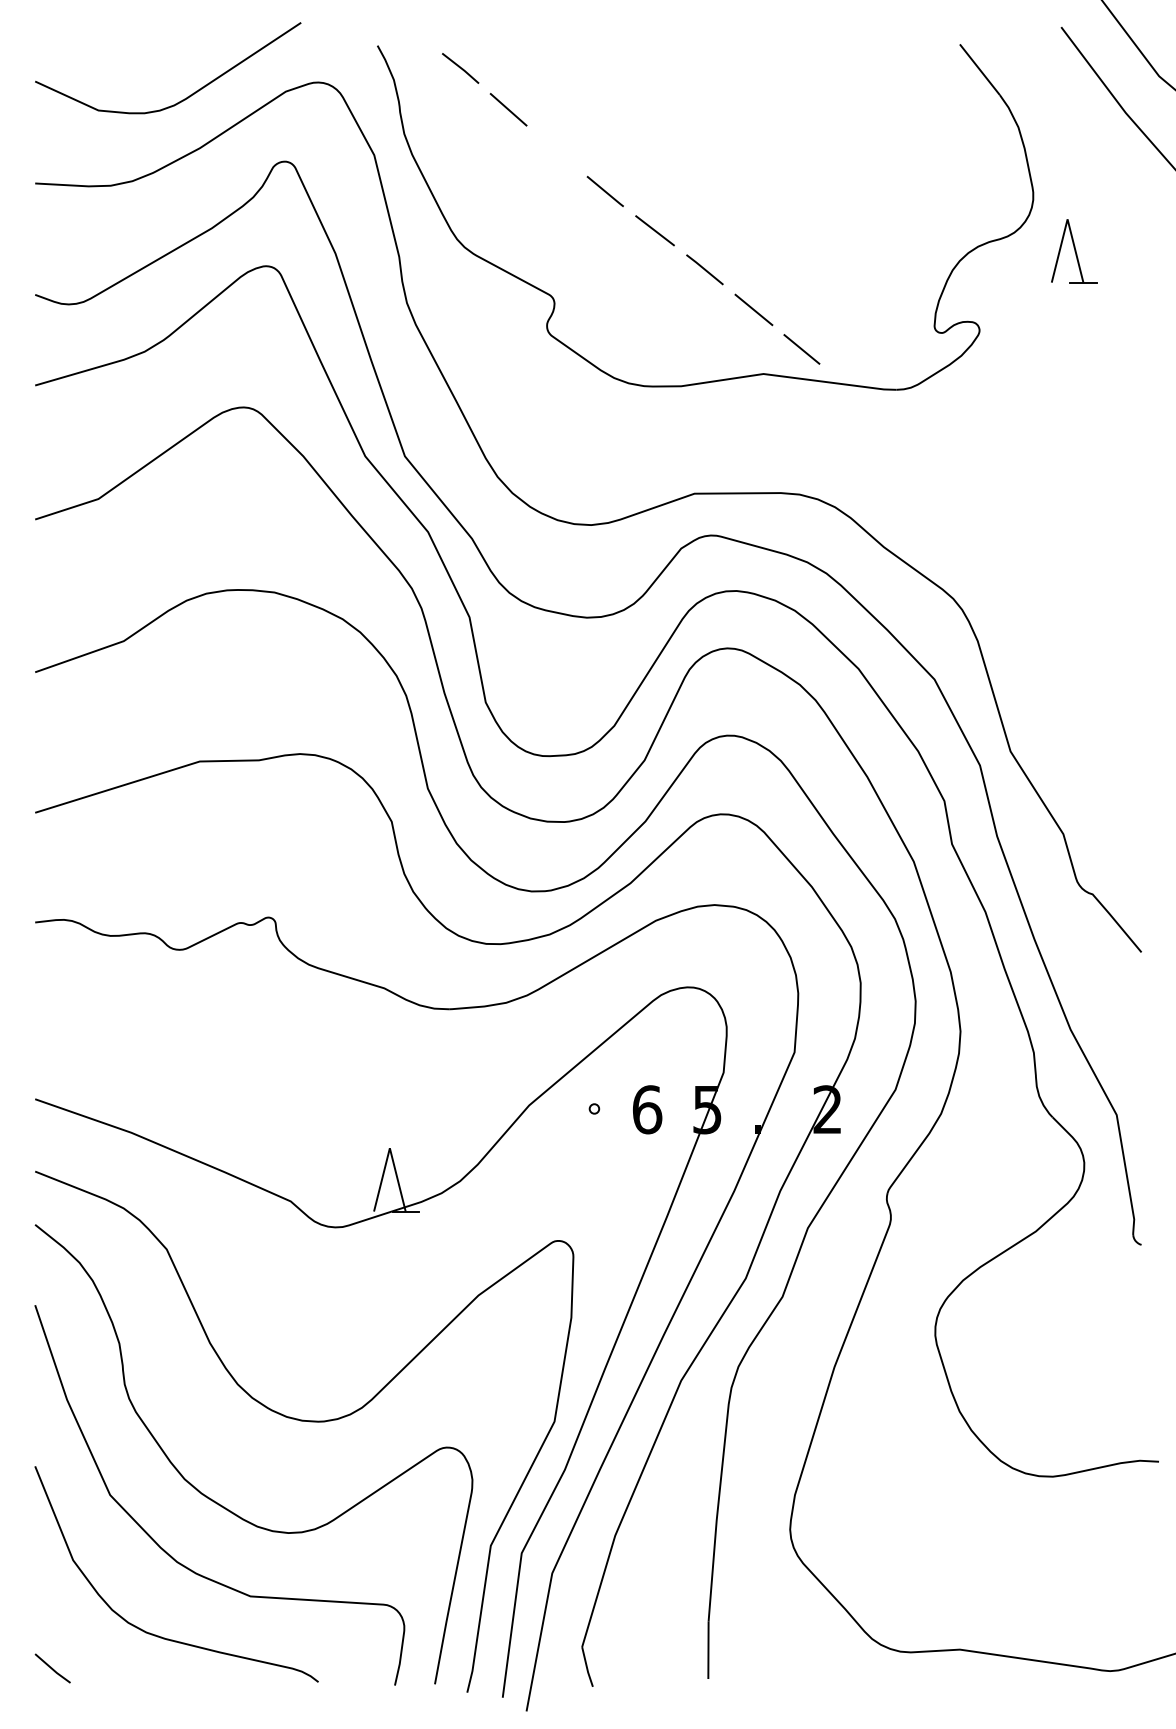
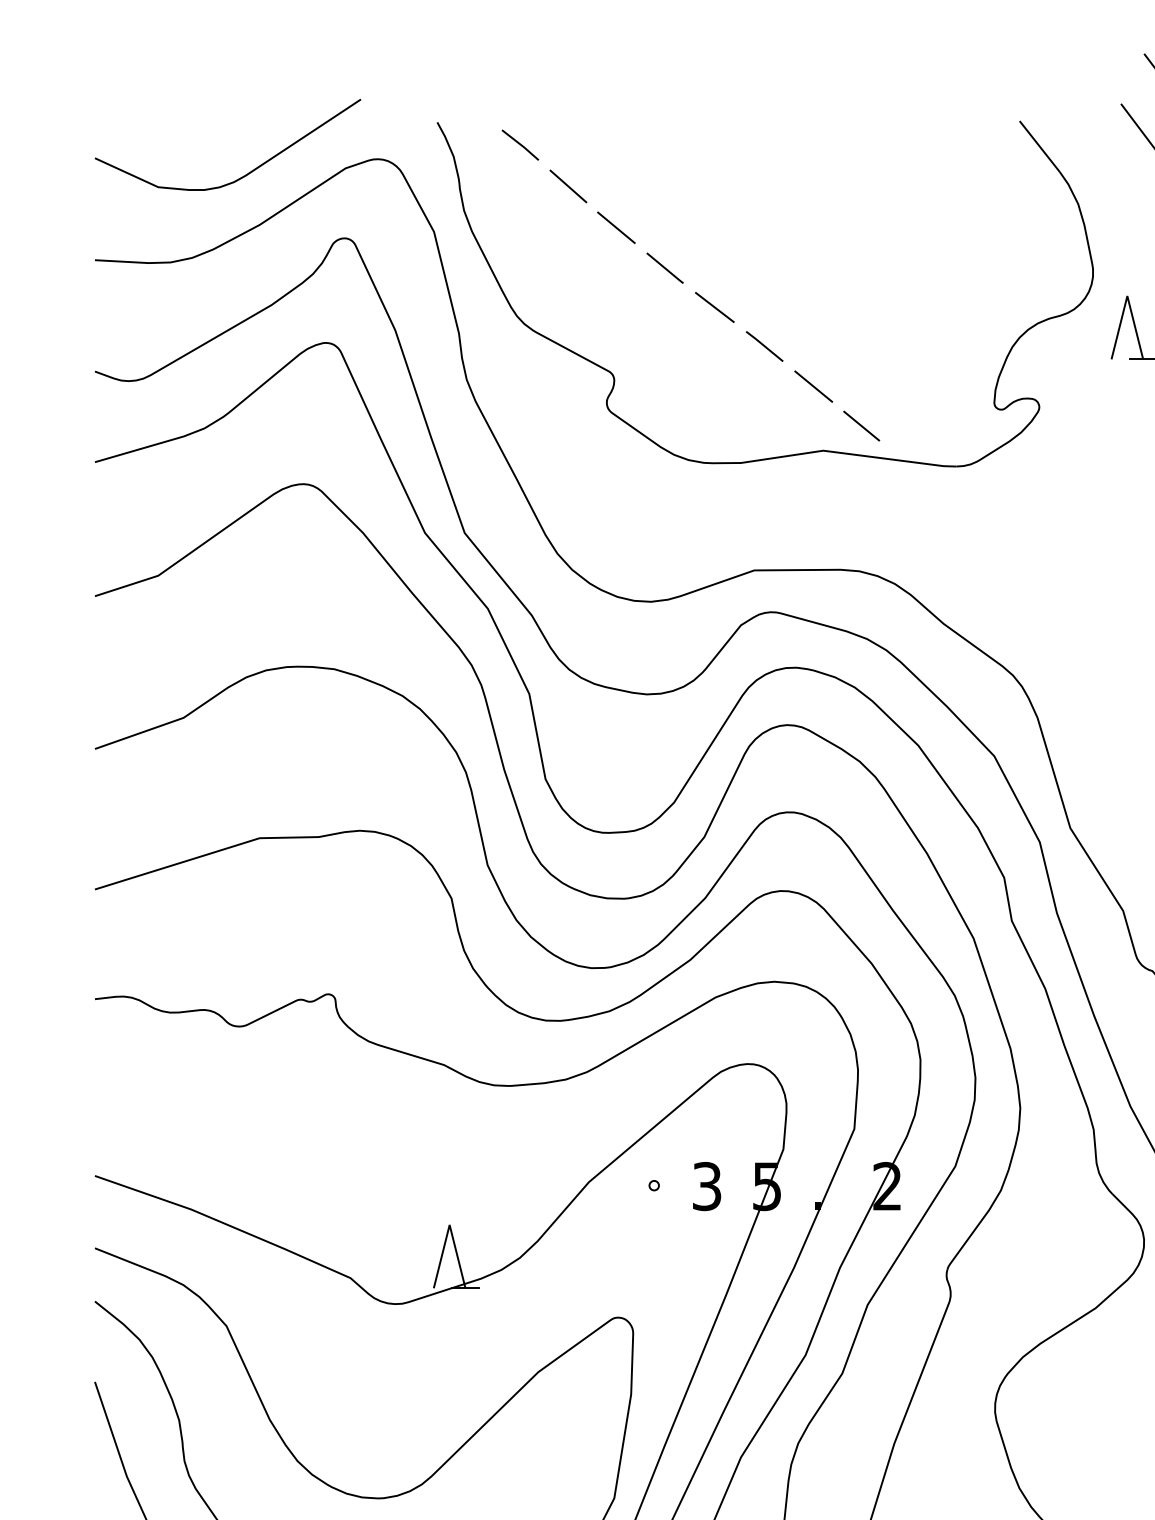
line: (556, 150) -> (616, 227), added
text: (647, 1109) -> (707, 1186), 6 -> 3

